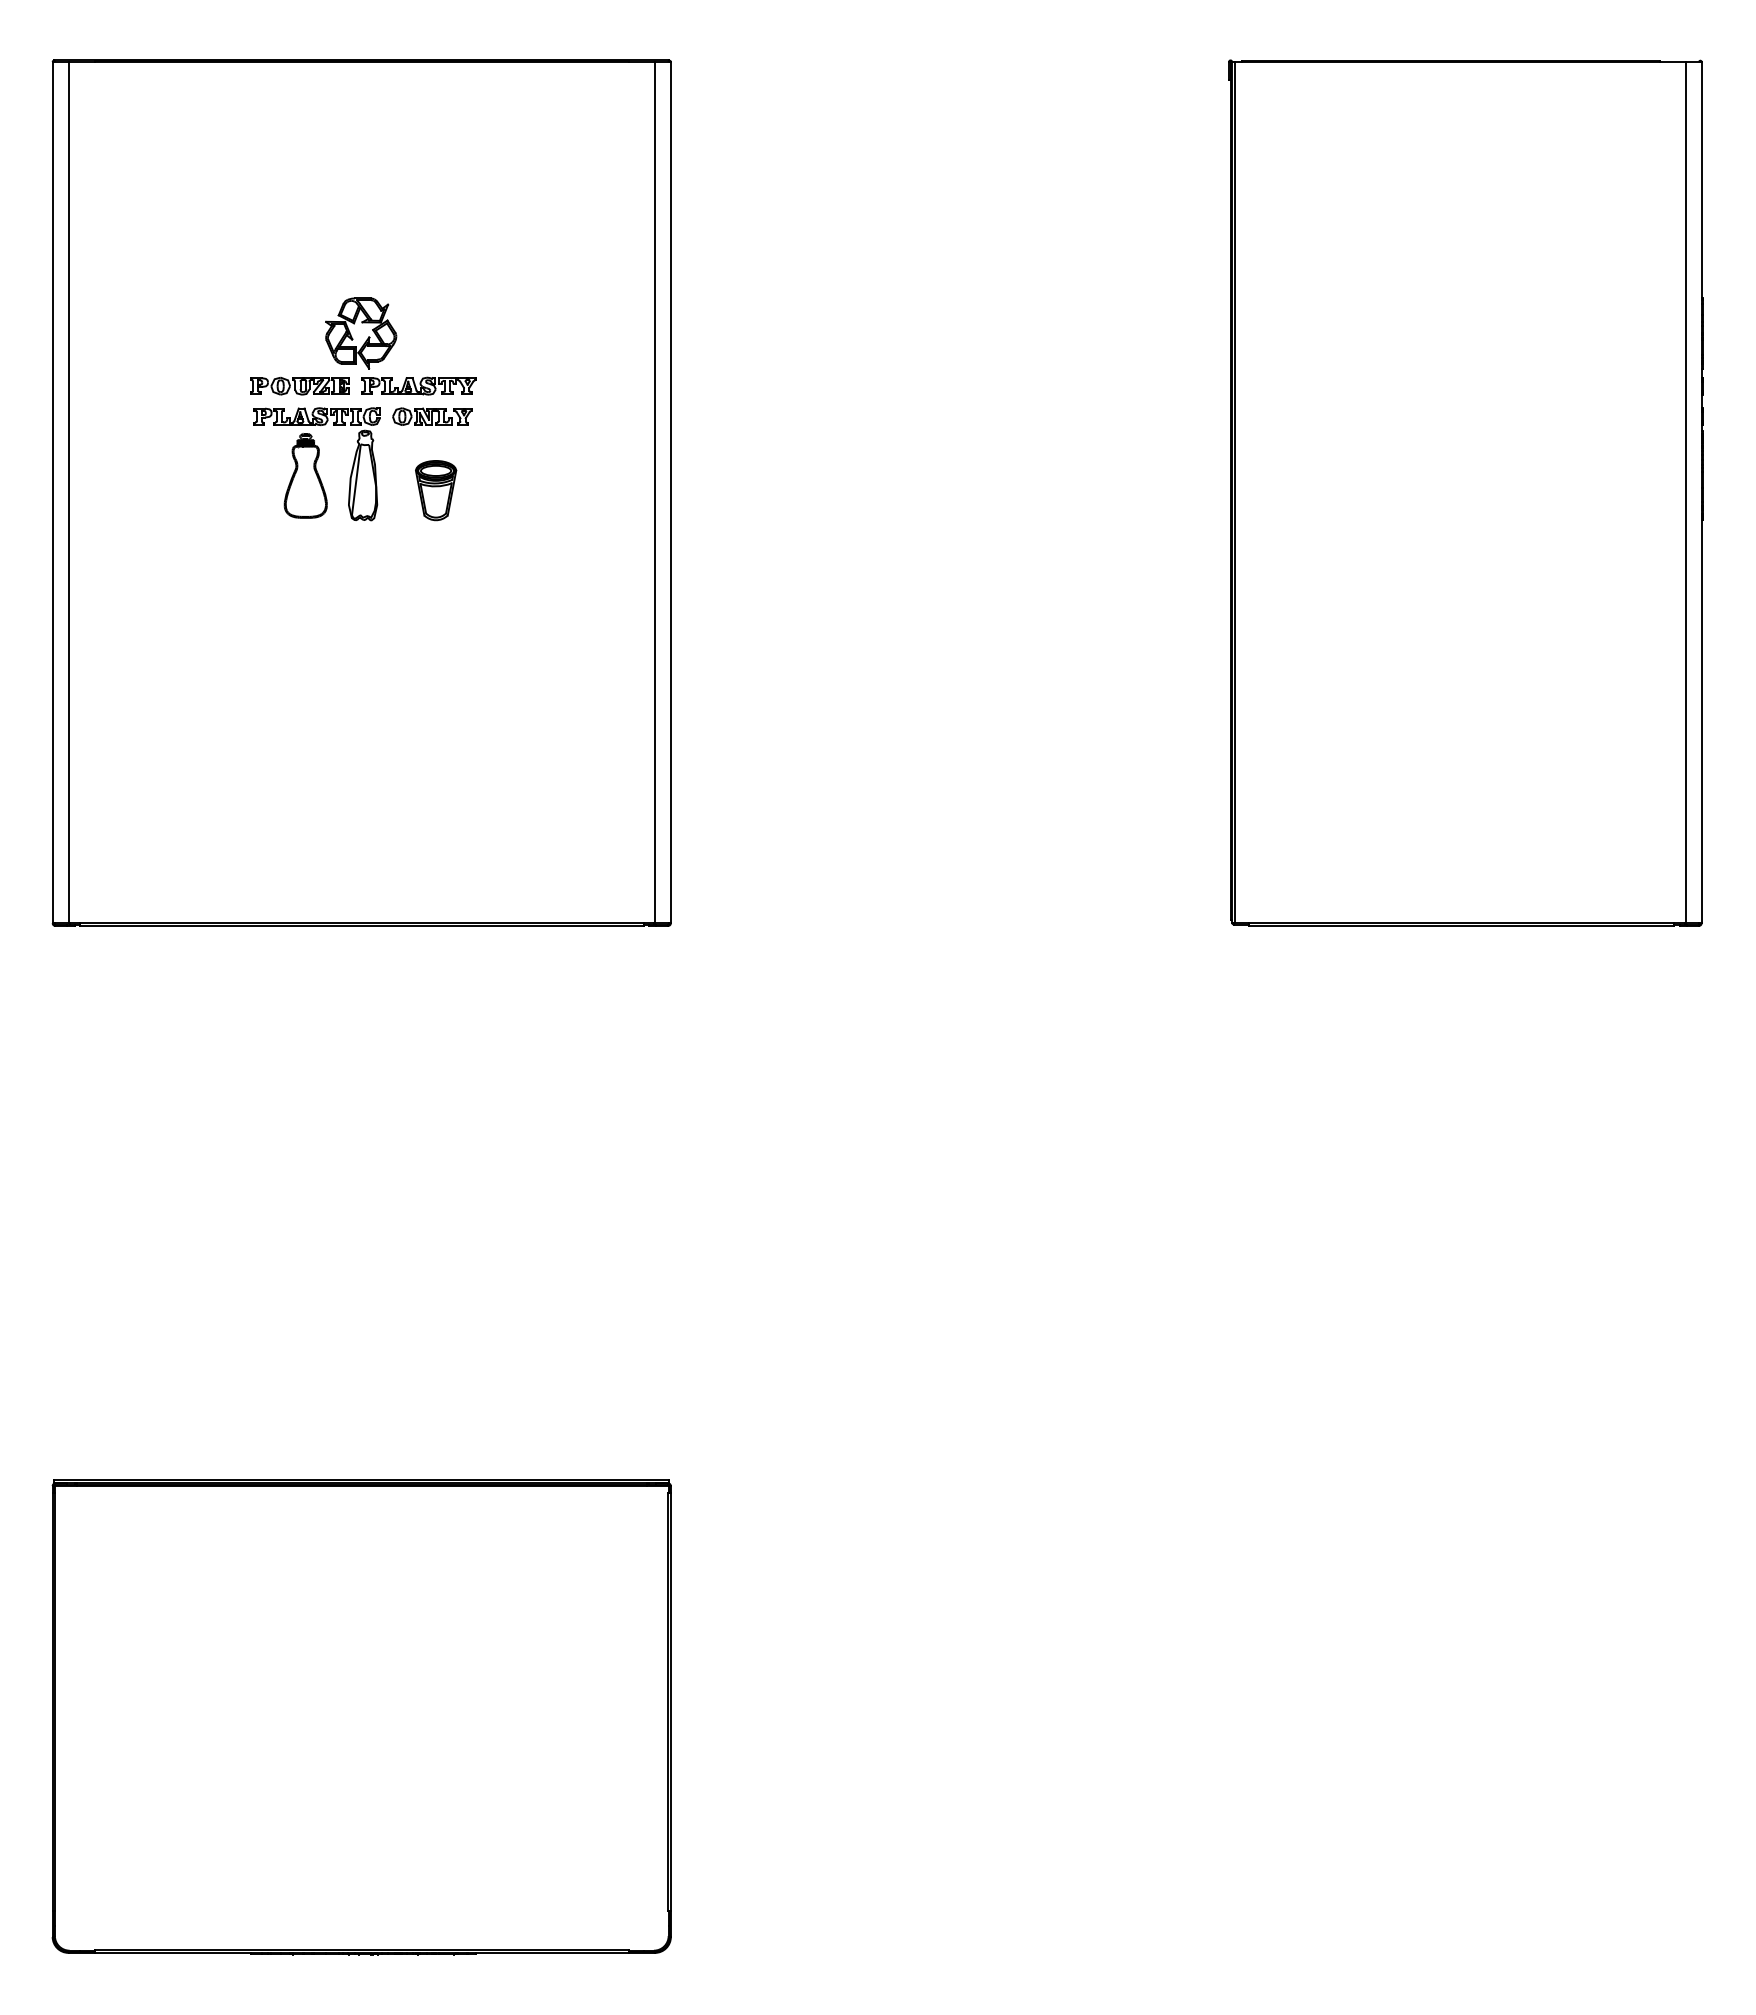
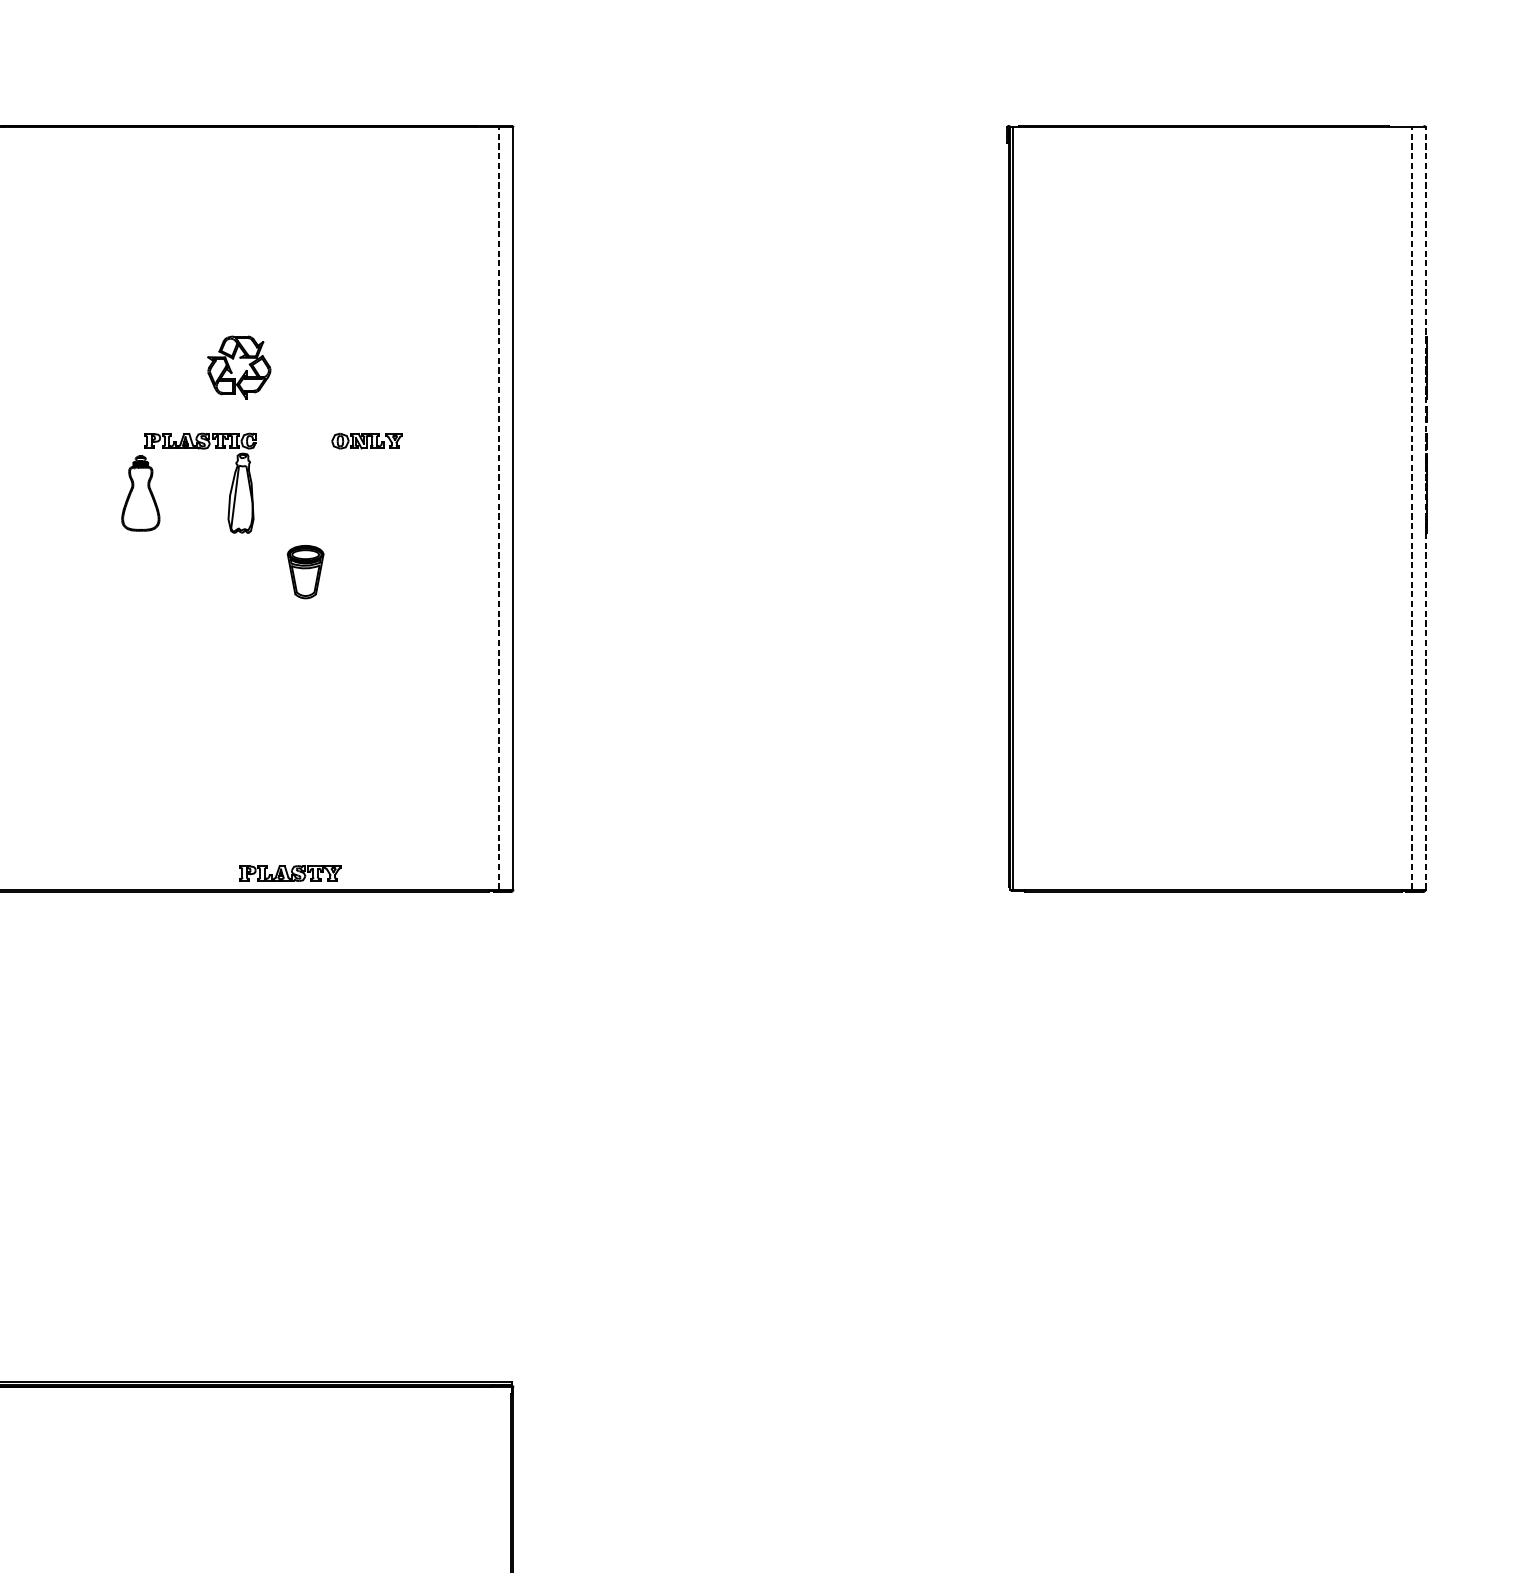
part: (418, 385) -> (290, 872), moved
part: (299, 386) -> (184, 414), removed
part: (432, 416) -> (367, 441), moved
part: (305, 475) -> (140, 493), moved
part: (436, 490) -> (306, 572), moved
line: (654, 492) -> (498, 508), solid -> dashed
line: (1685, 492) -> (1411, 508), solid -> dashed
line: (1701, 492) -> (1425, 508), solid -> dashed

